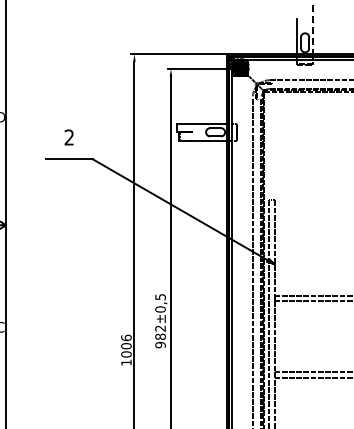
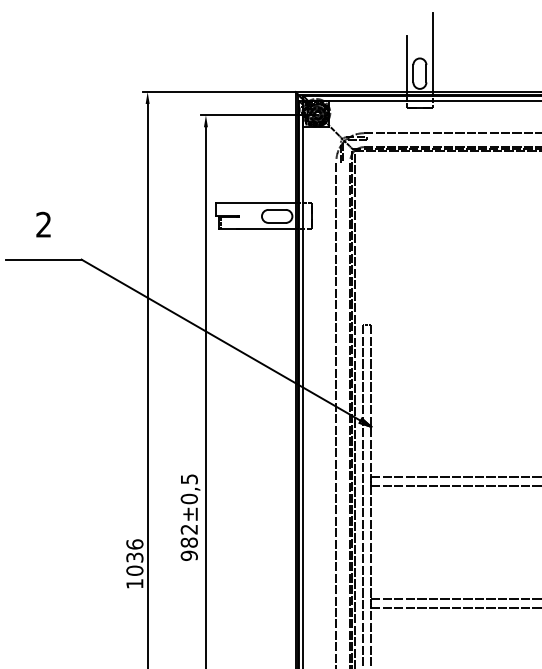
line: (313, 29) -> (433, 52), dashed -> solid
text: (126, 346) -> (134, 558), 1006 -> 1036

